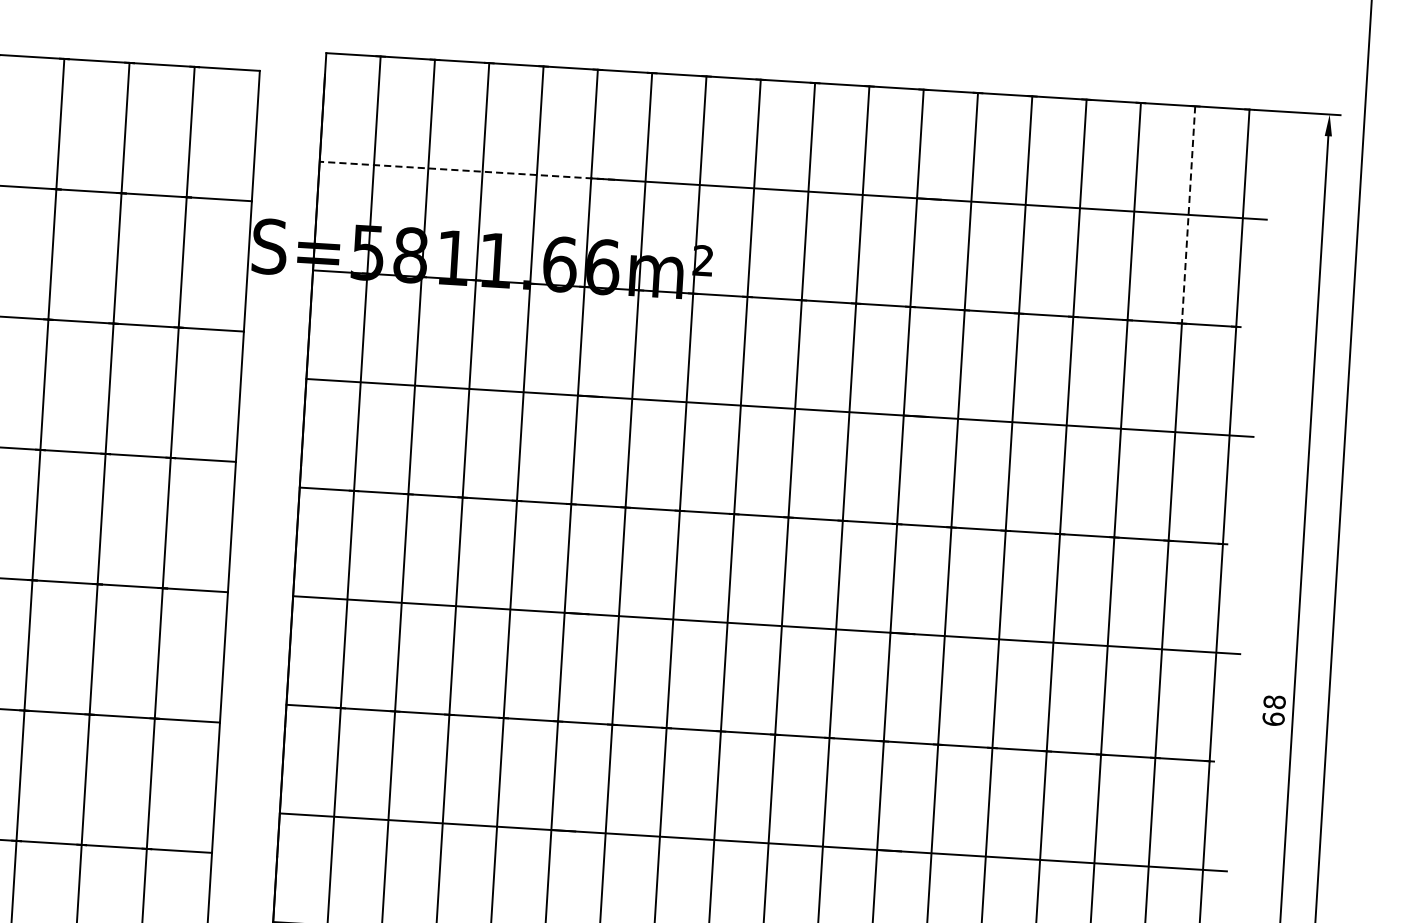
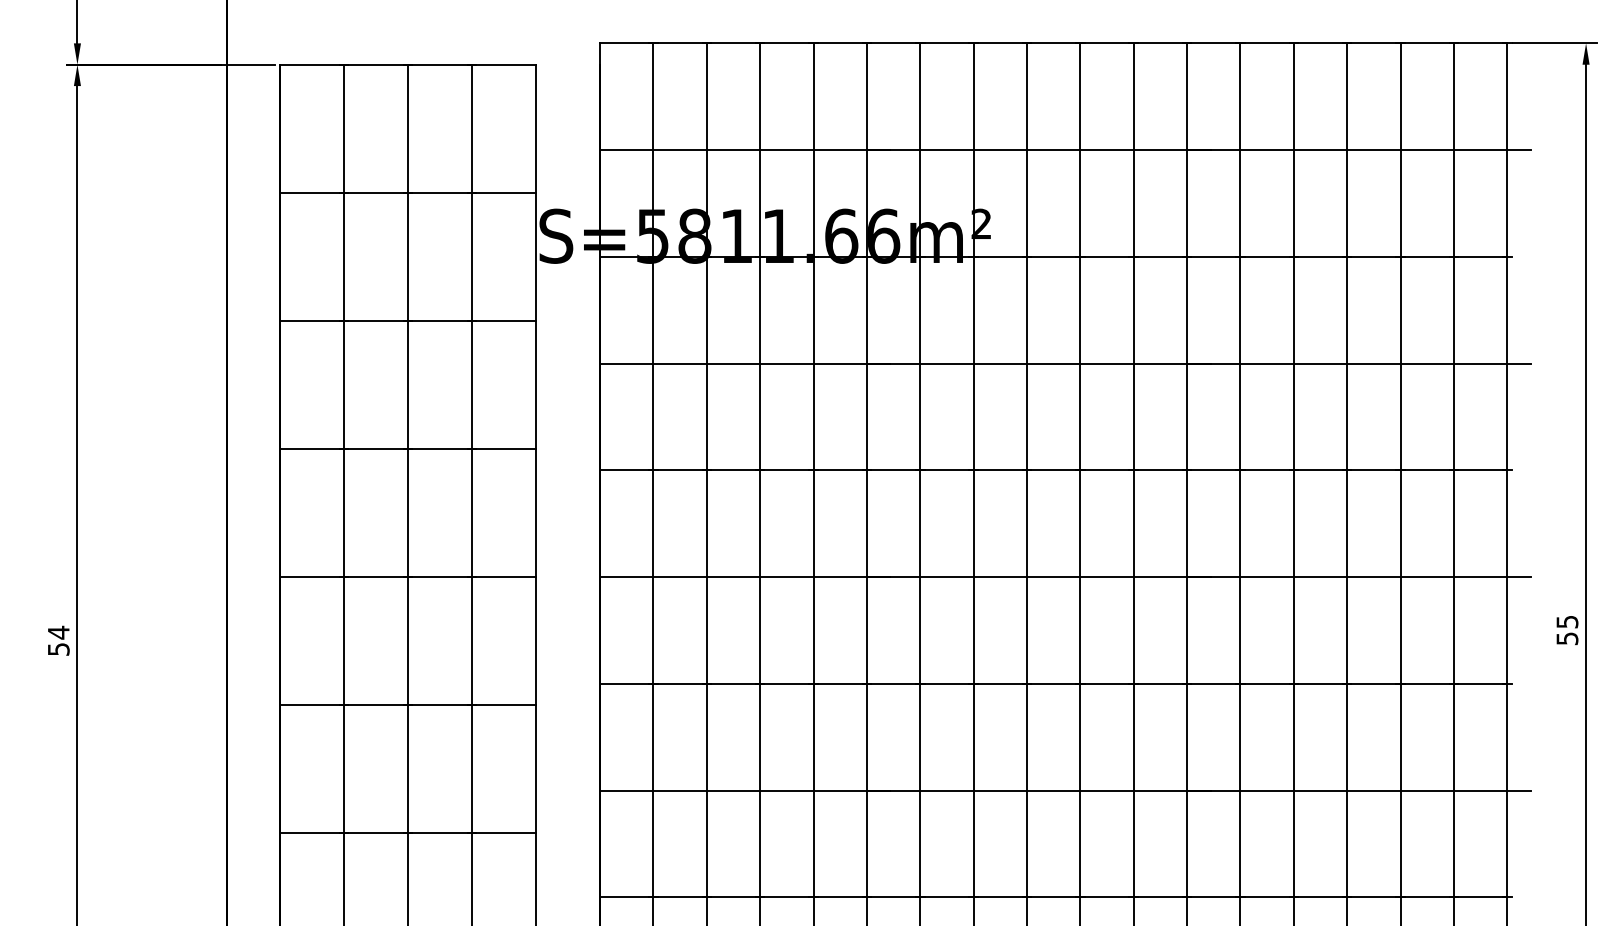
line: (466, 171) -> (744, 150), dashed -> solid
line: (1188, 215) -> (1453, 150), dashed -> solid
text: (1274, 710) -> (1567, 630), 68 -> 55

